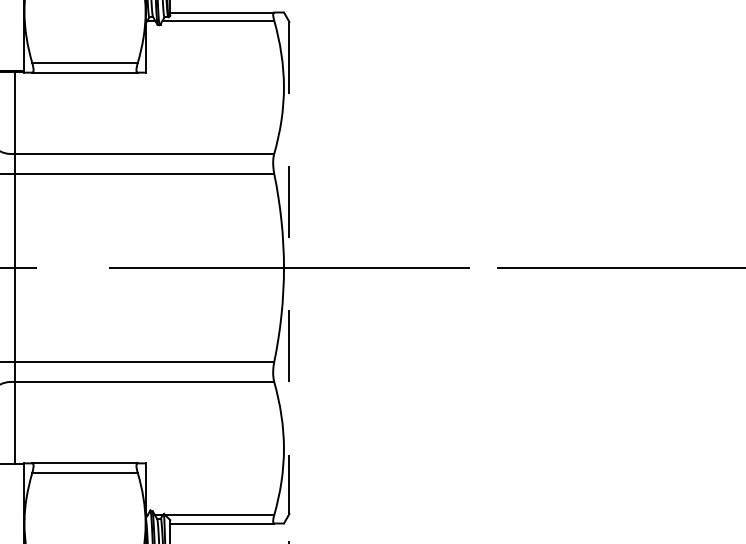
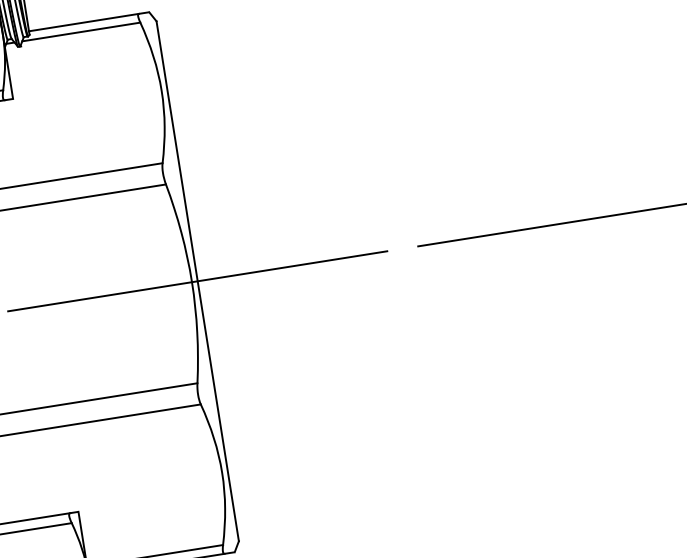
line: (289, 268) -> (197, 281), dashed -> solid

